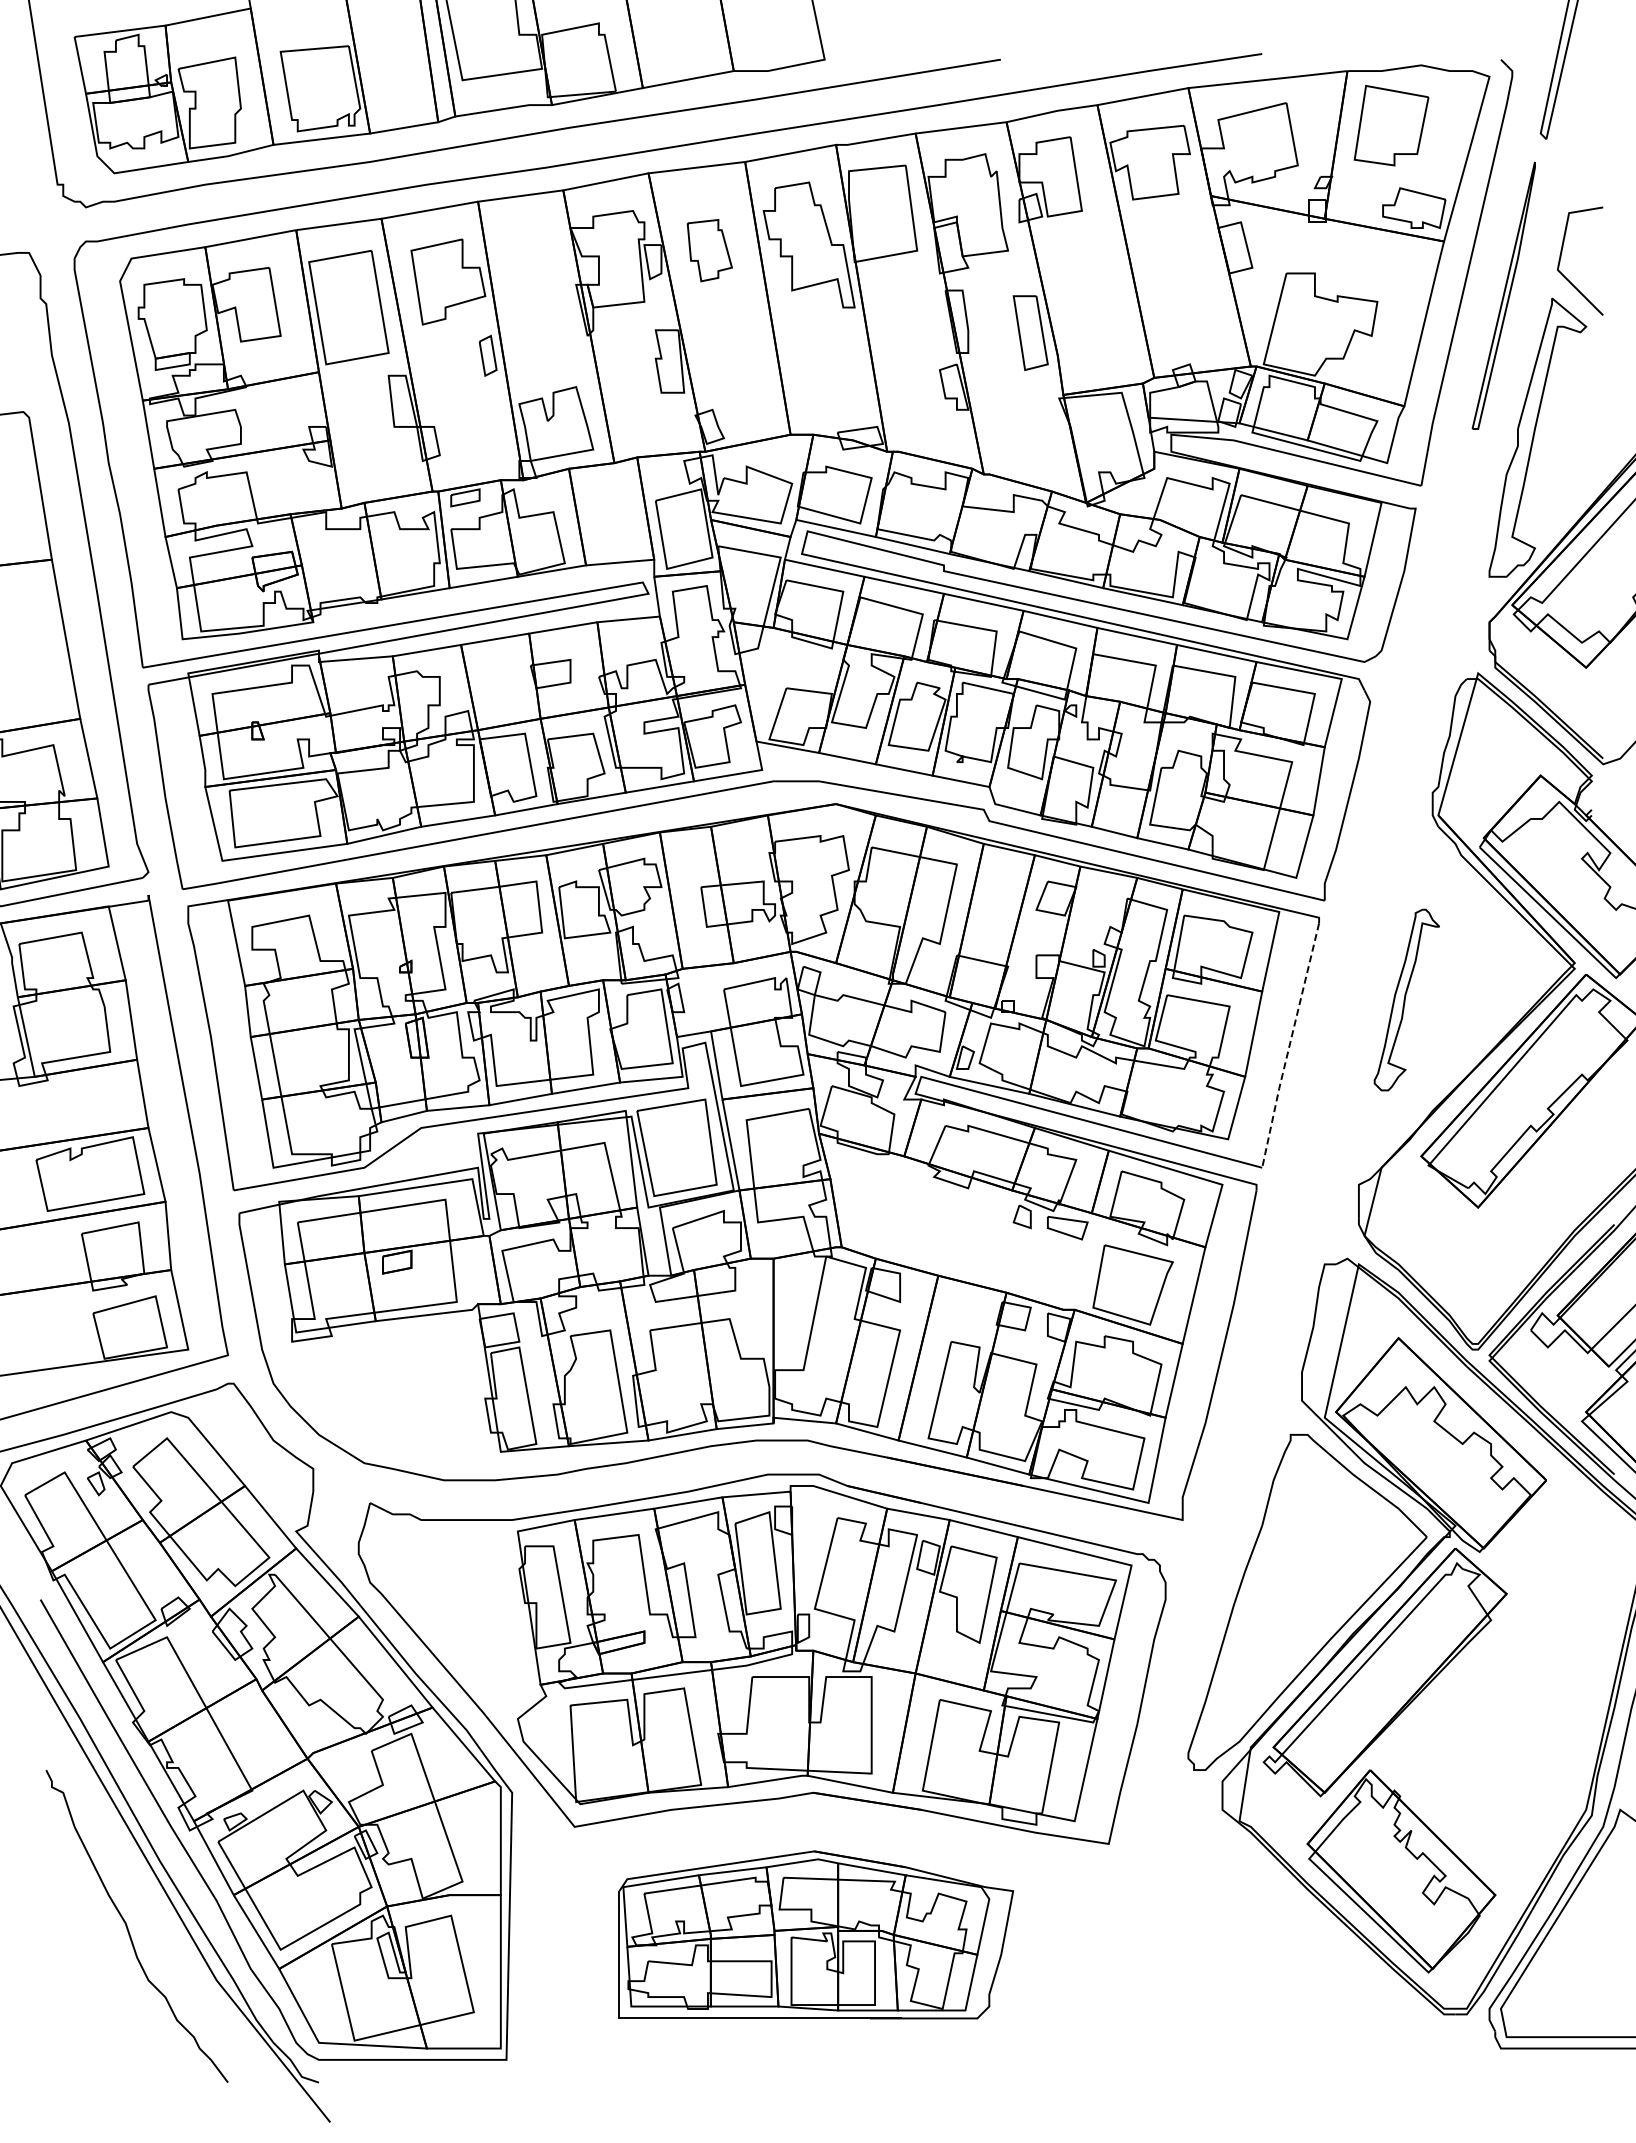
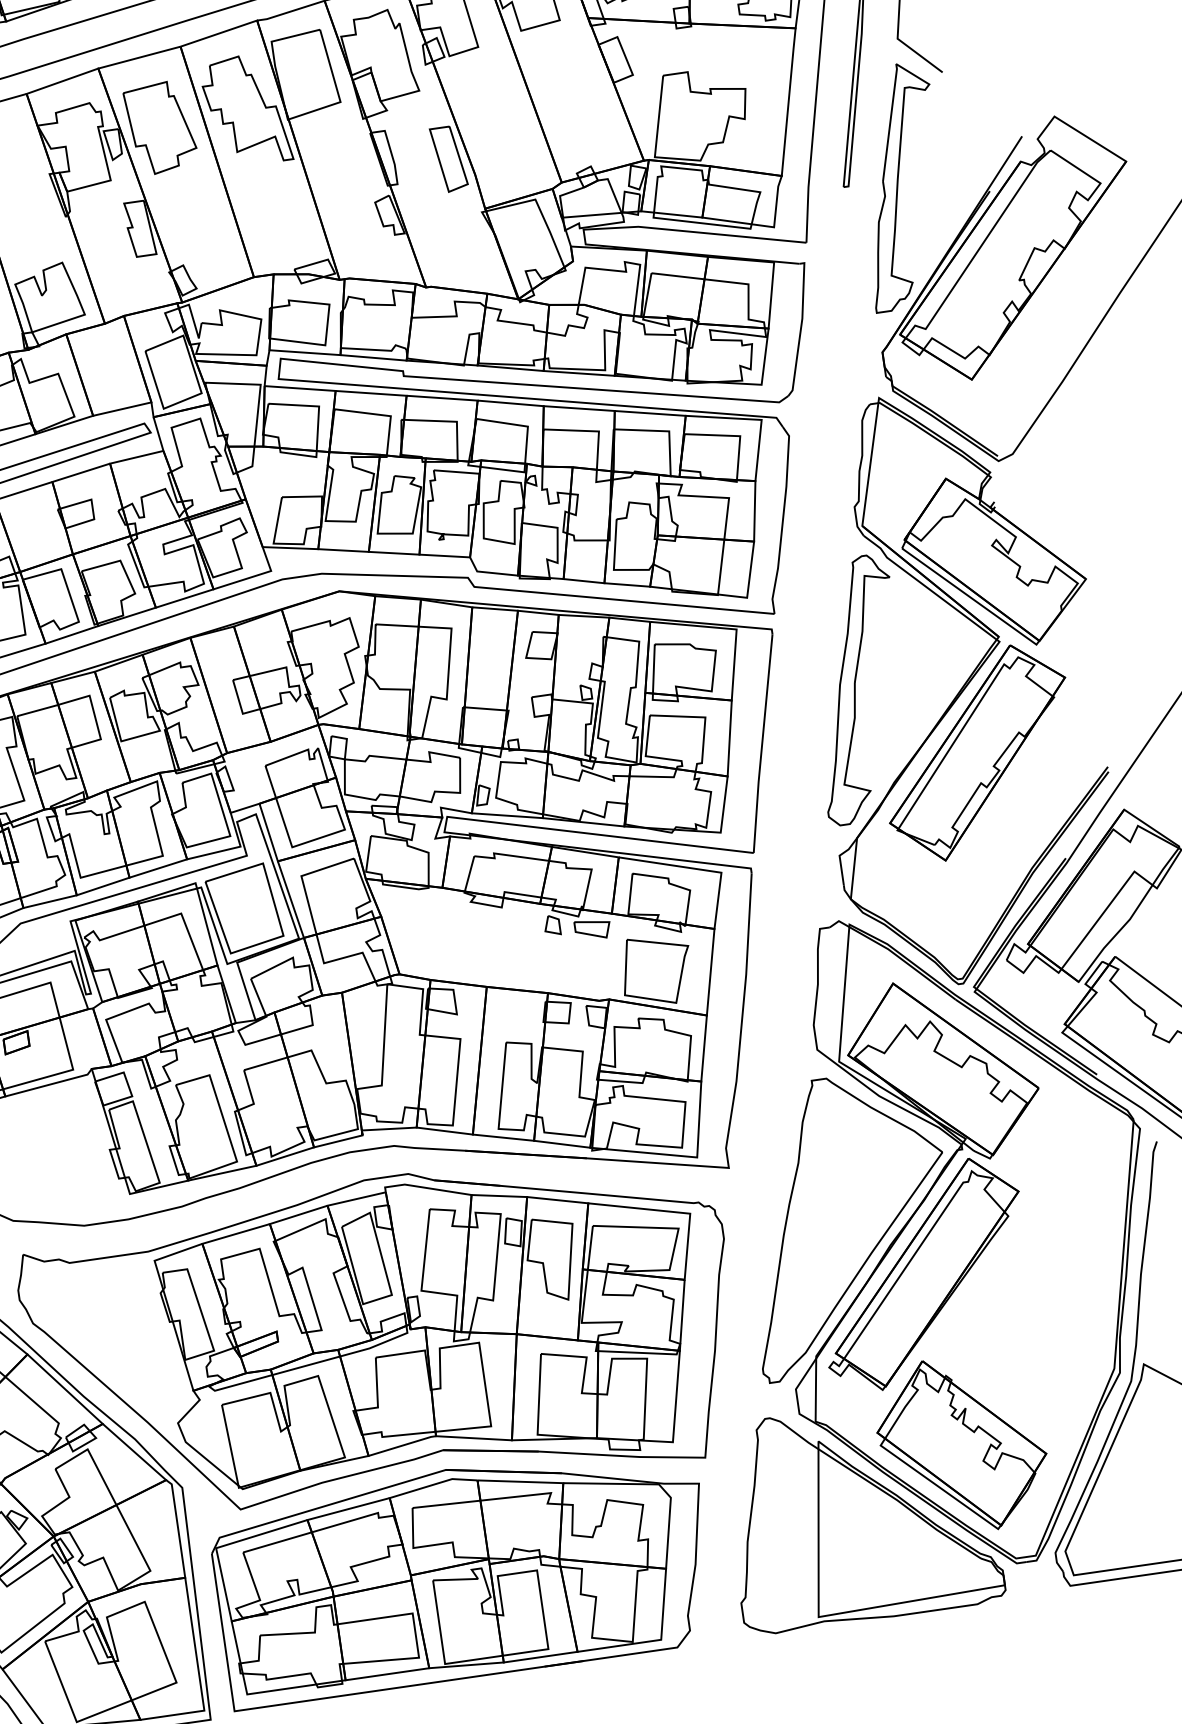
part: (709, 250) -> (160, 127), size x1.67
part: (1406, 999) -> (857, 689), size x1.67
line: (1289, 1046) -> (762, 744), dashed -> solid
part: (1276, 1932) -> (861, 1513), added
part: (816, 1934) -> (463, 1572), size x1.43

